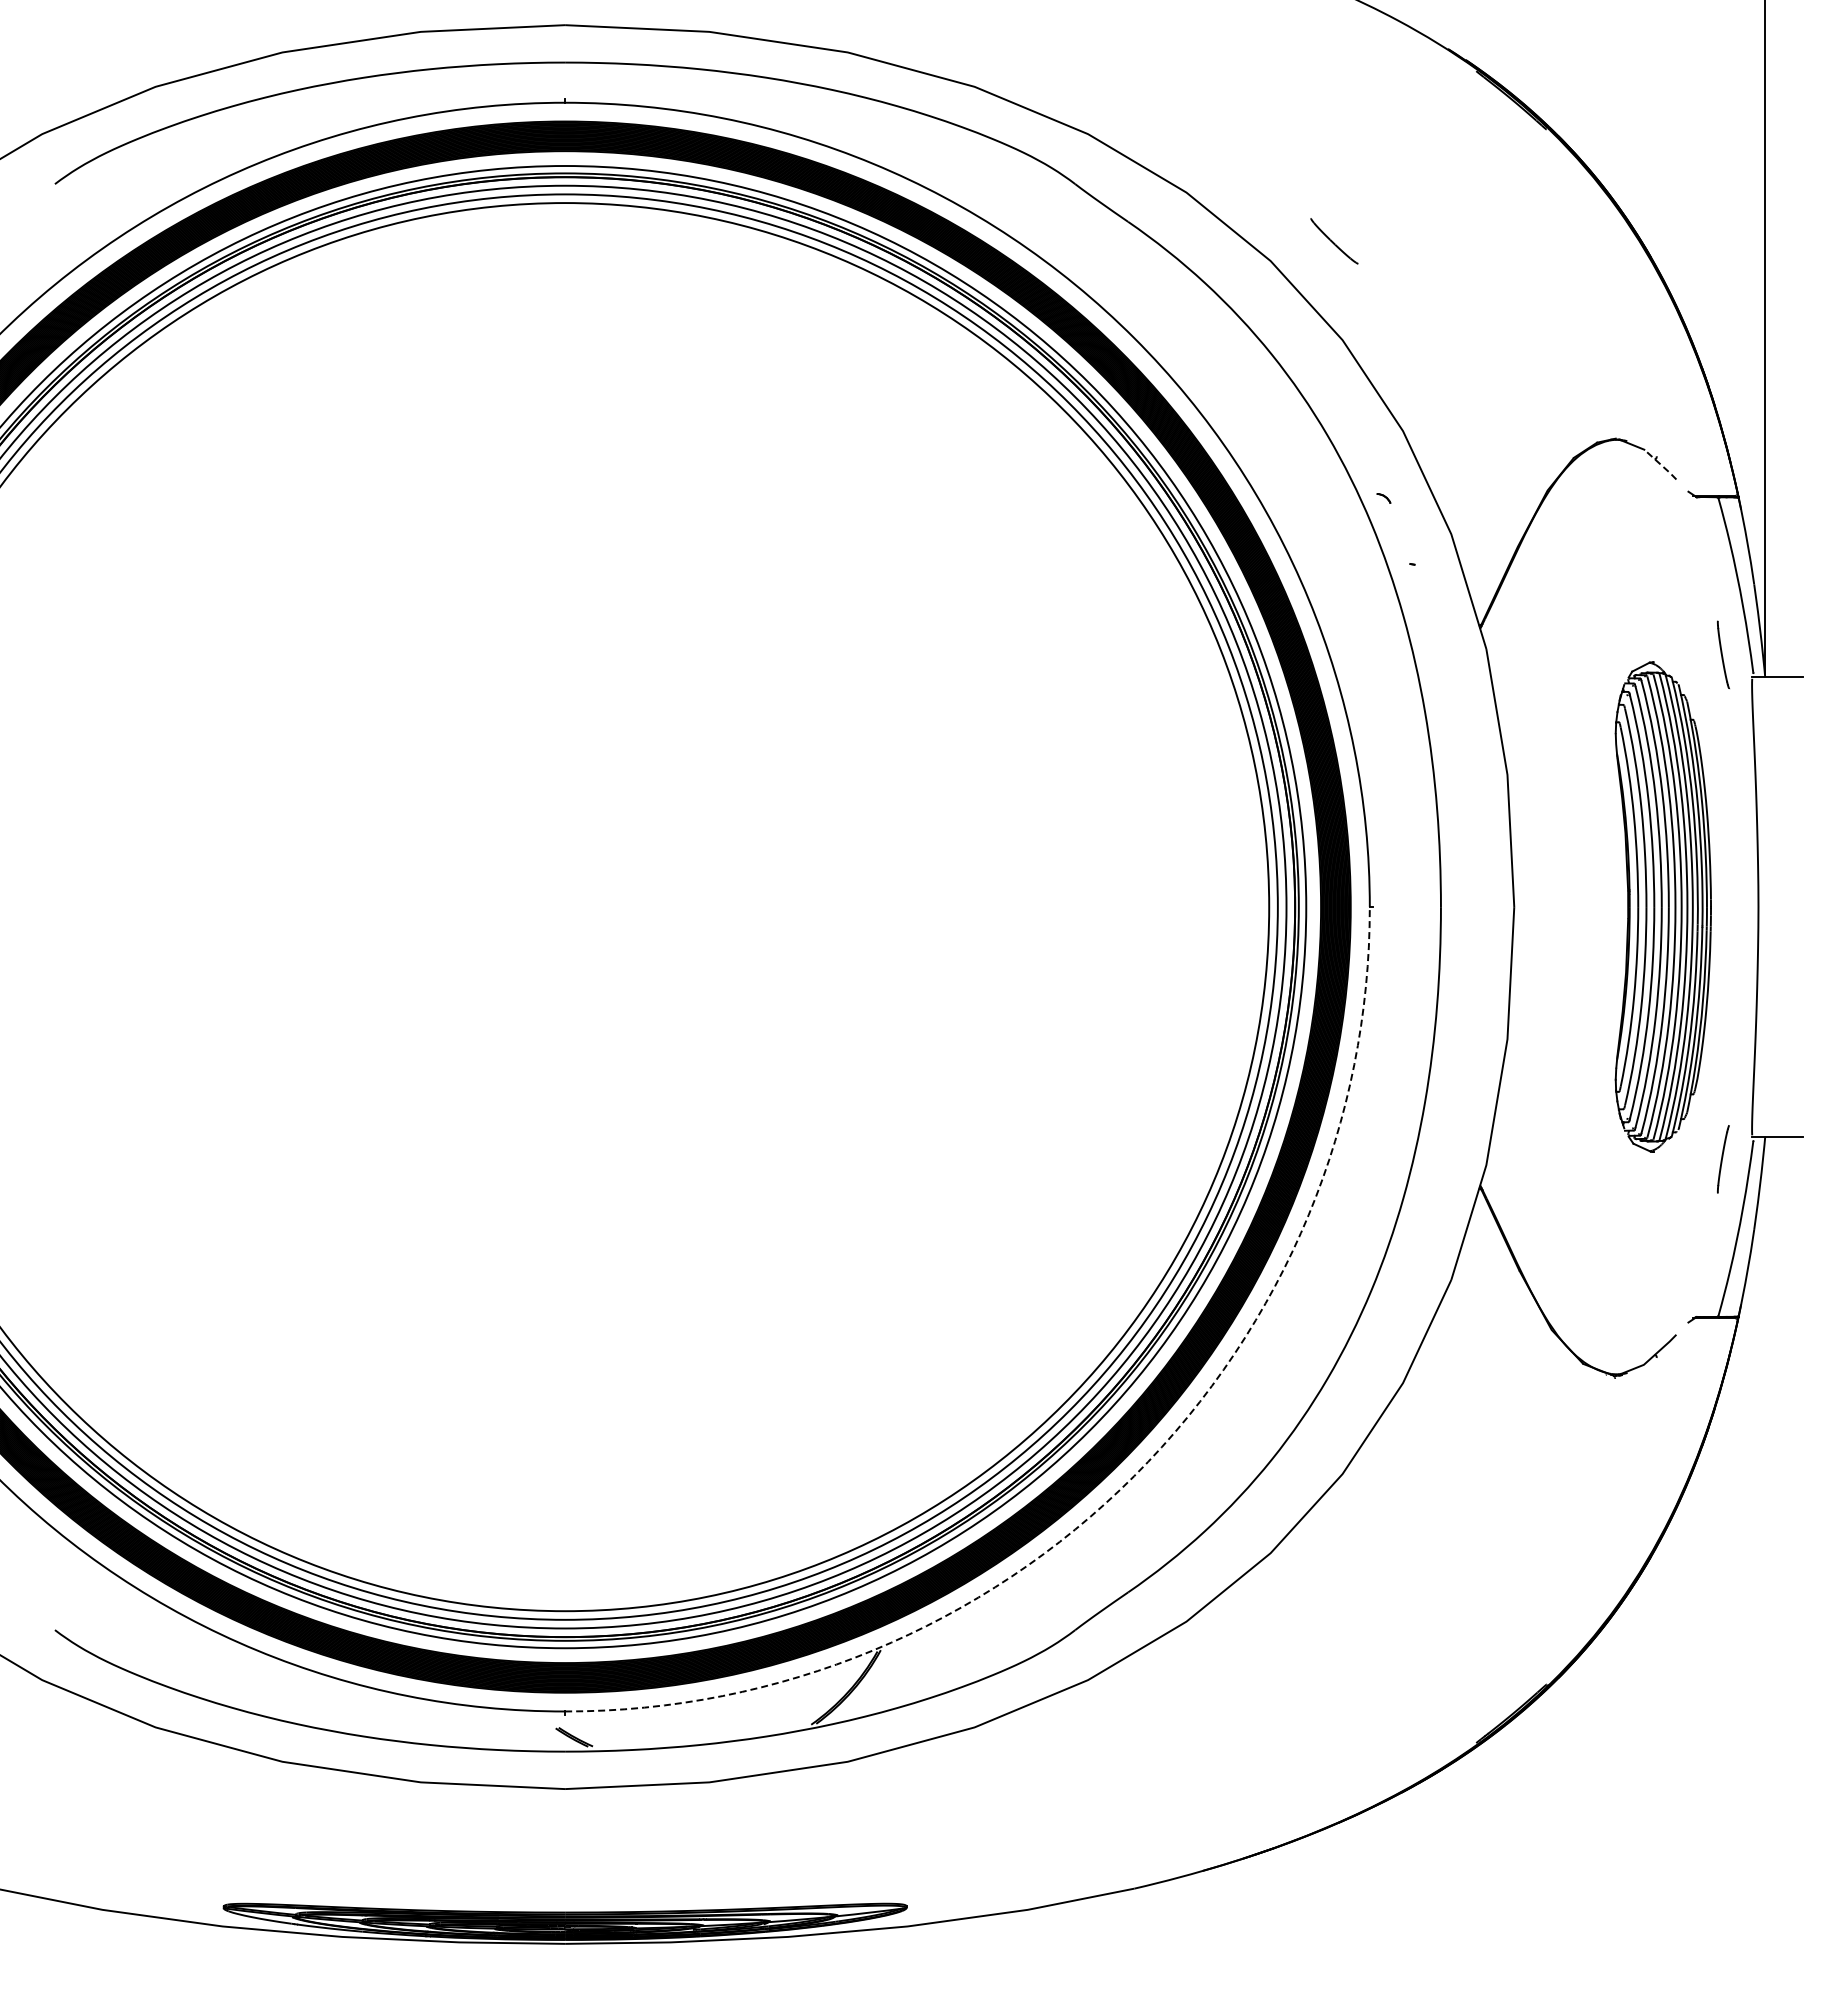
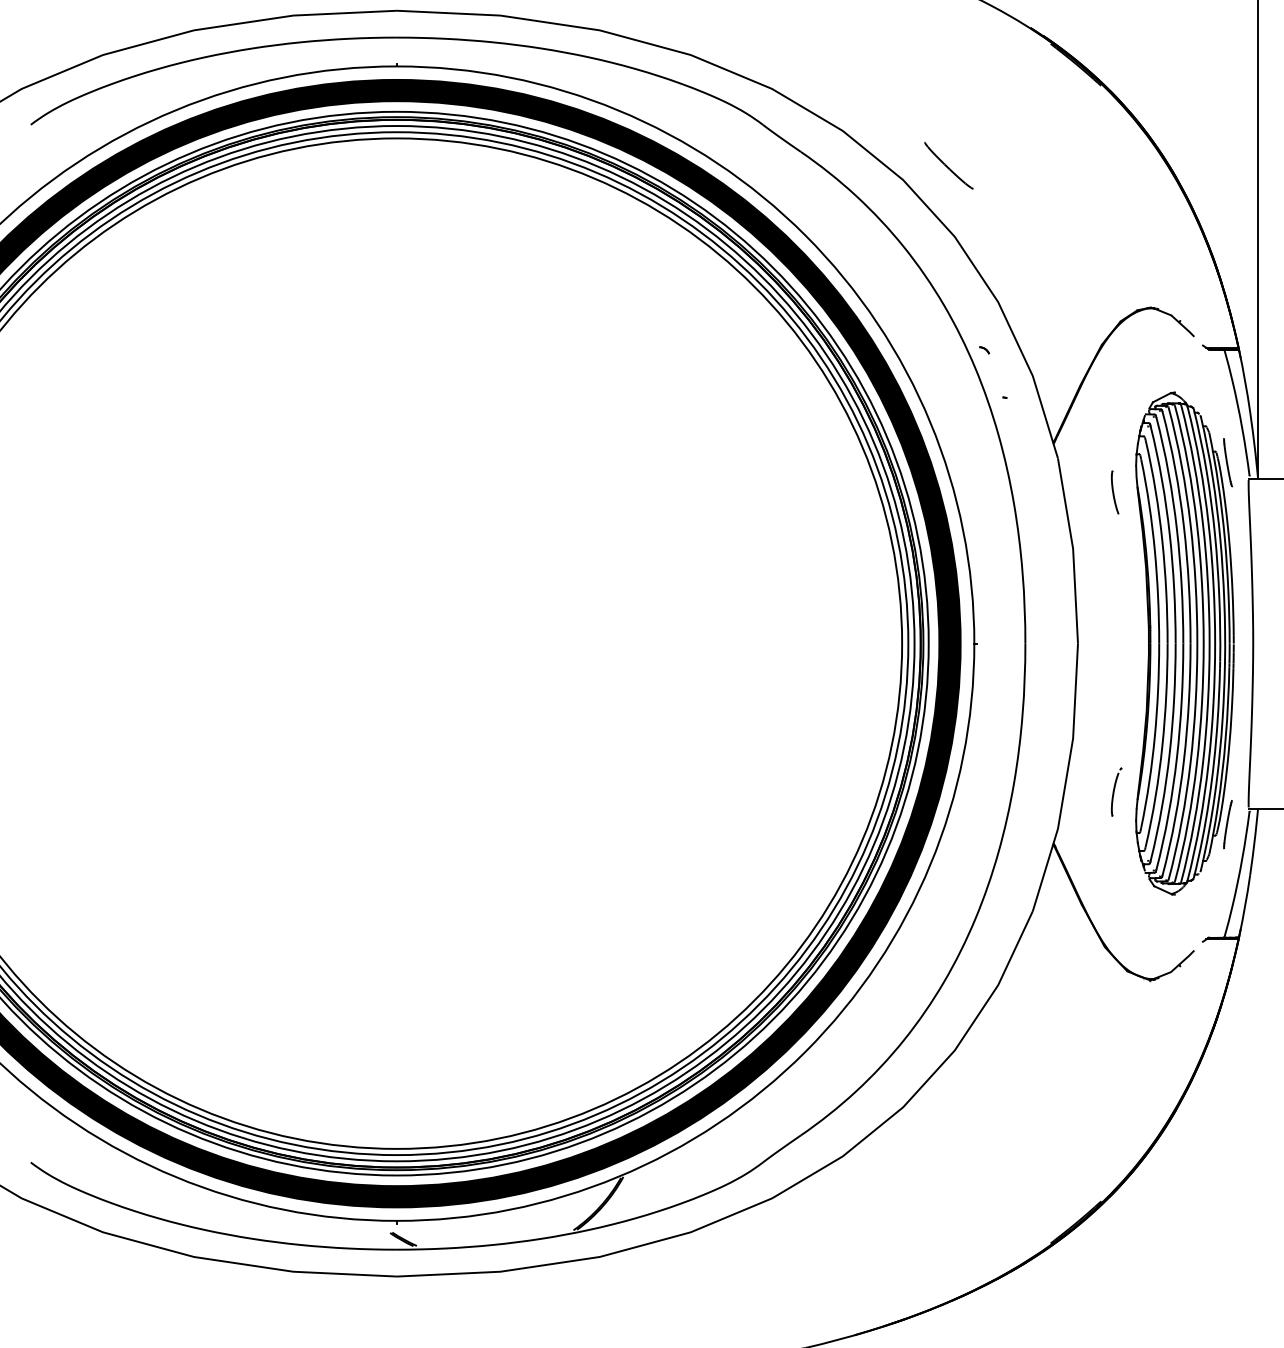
part: (1334, 241) -> (948, 166), size x1.43
line: (1661, 464) -> (1183, 326), dashed -> solid
part: (1565, 696) -> (1114, 492), added
part: (1663, 906) -> (1185, 643), size x1.43
part: (1567, 1114) -> (1116, 792), added
arc: (1134, 1476) -> (805, 1052), dashed -> solid

